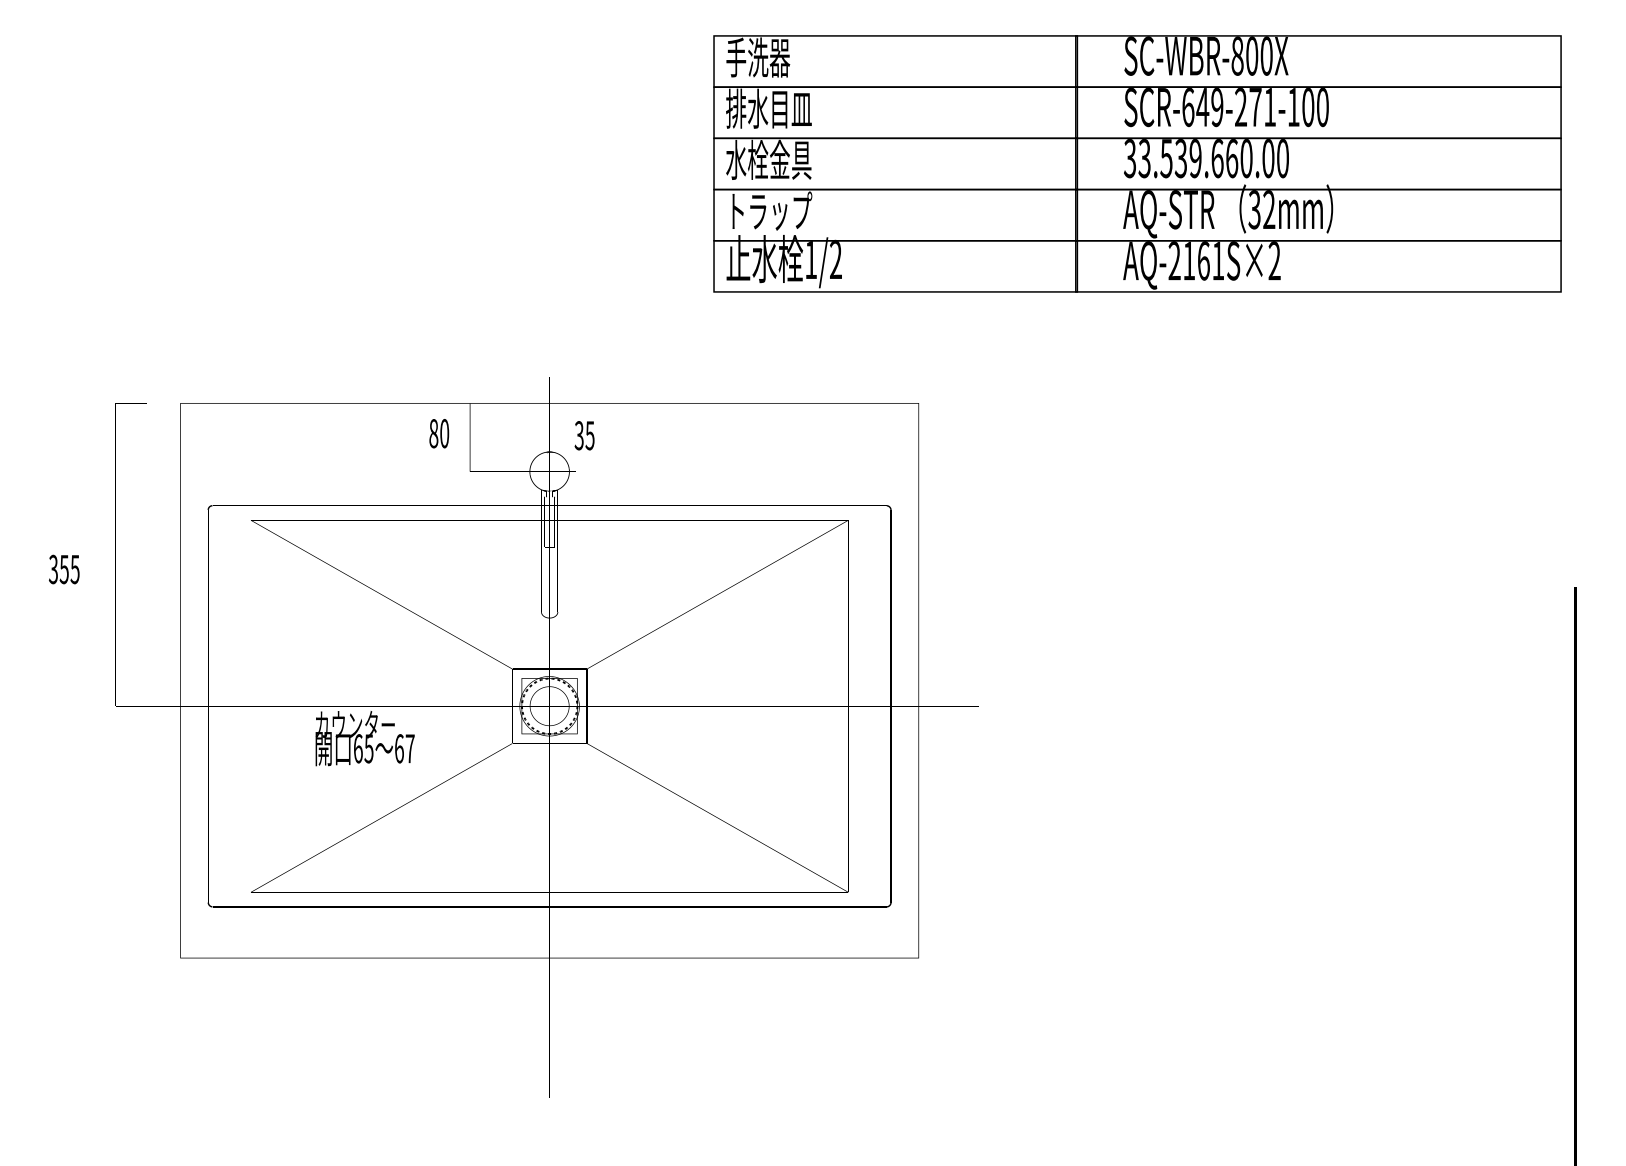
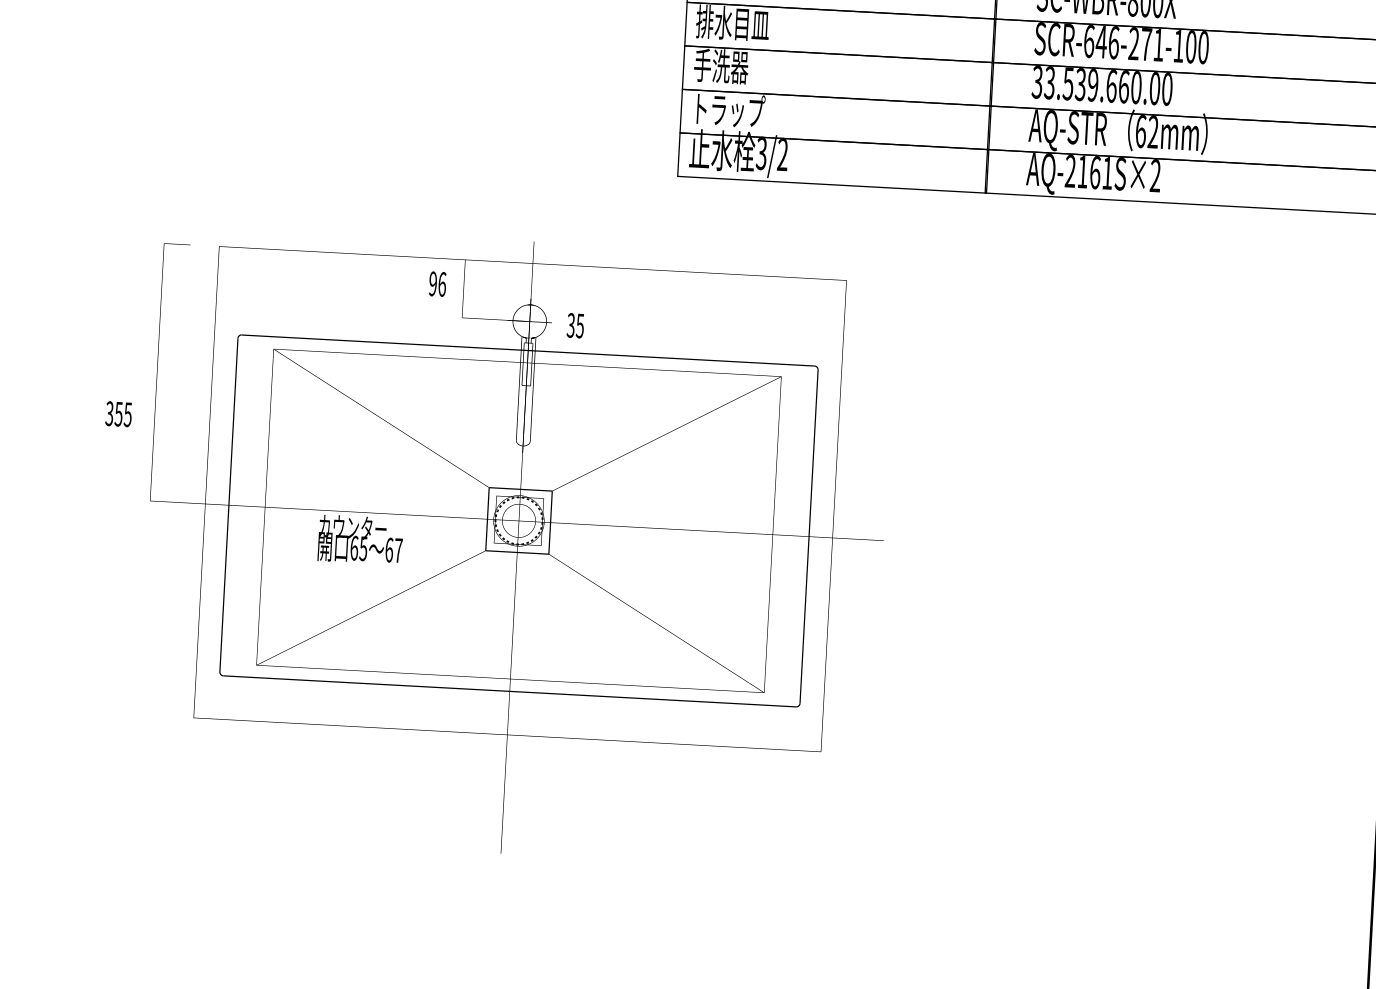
text: (1217, 107) -> (1114, 42), SCR-649-271-100 -> SCR-646-271-100
text: (768, 159) -> (730, 66), 水栓金具 -> 手洗器
text: (1254, 209) -> (1140, 131), 32mm -> 62mm
text: (810, 259) -> (761, 153), 1/2 -> 3/2
text: (439, 433) -> (437, 284), 80 -> 96
text: (584, 435) -> (575, 325), moved
text: (64, 569) -> (118, 414), moved

